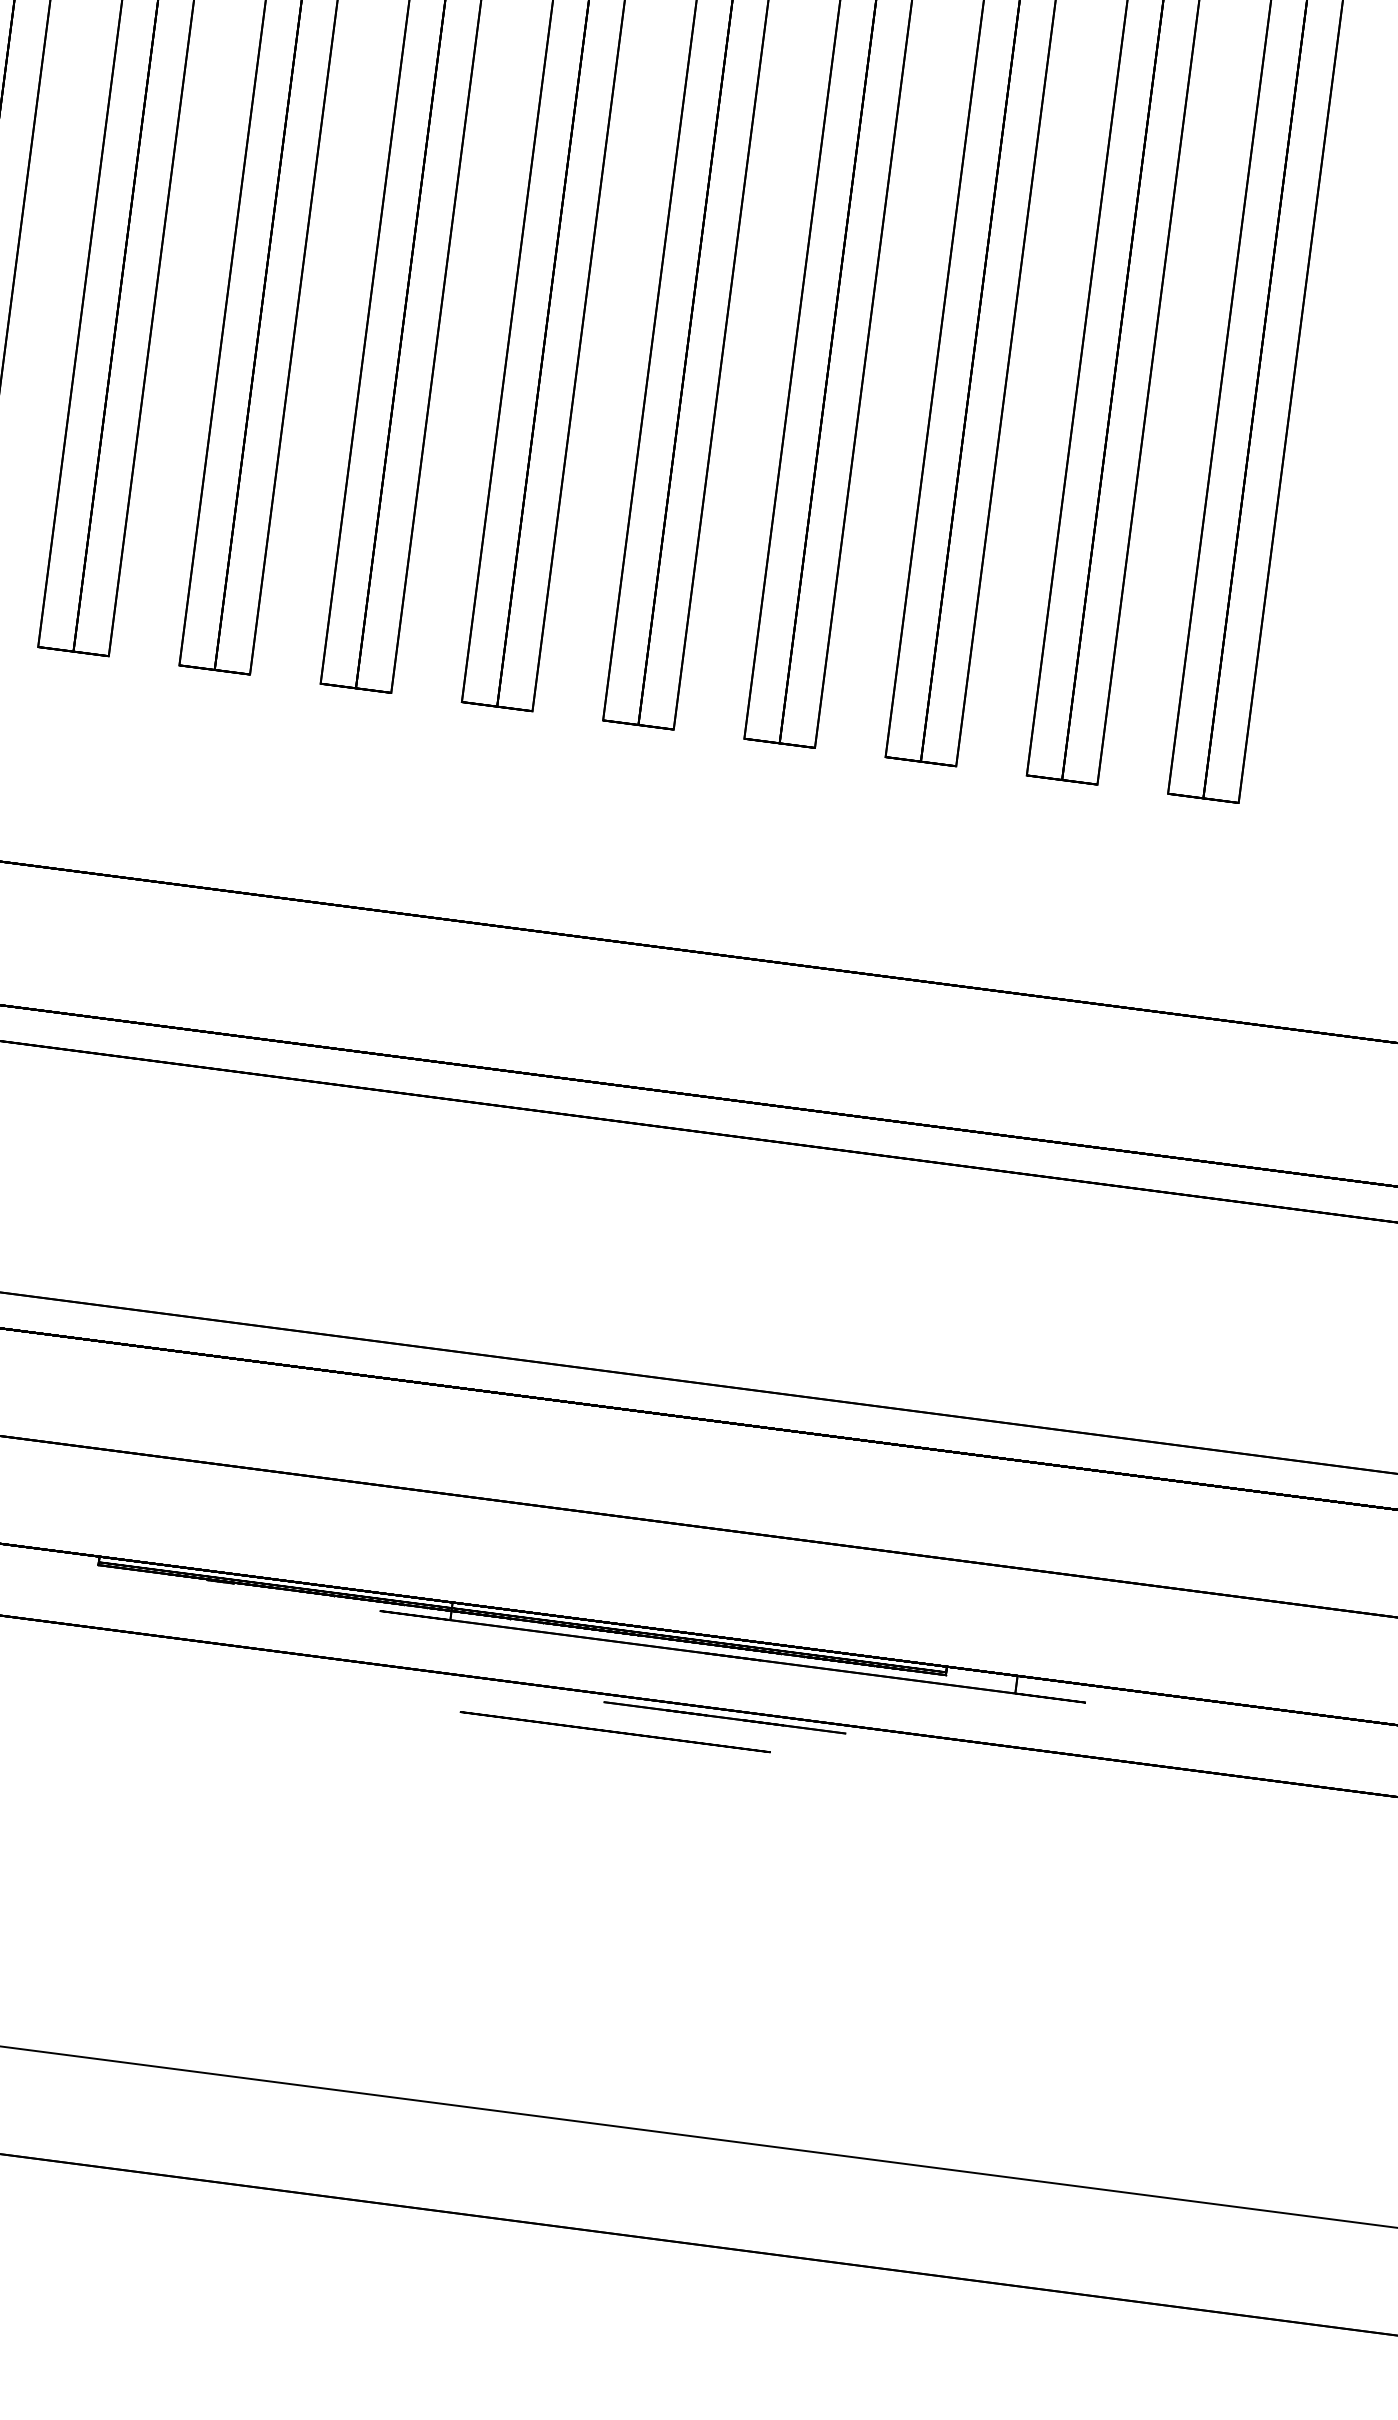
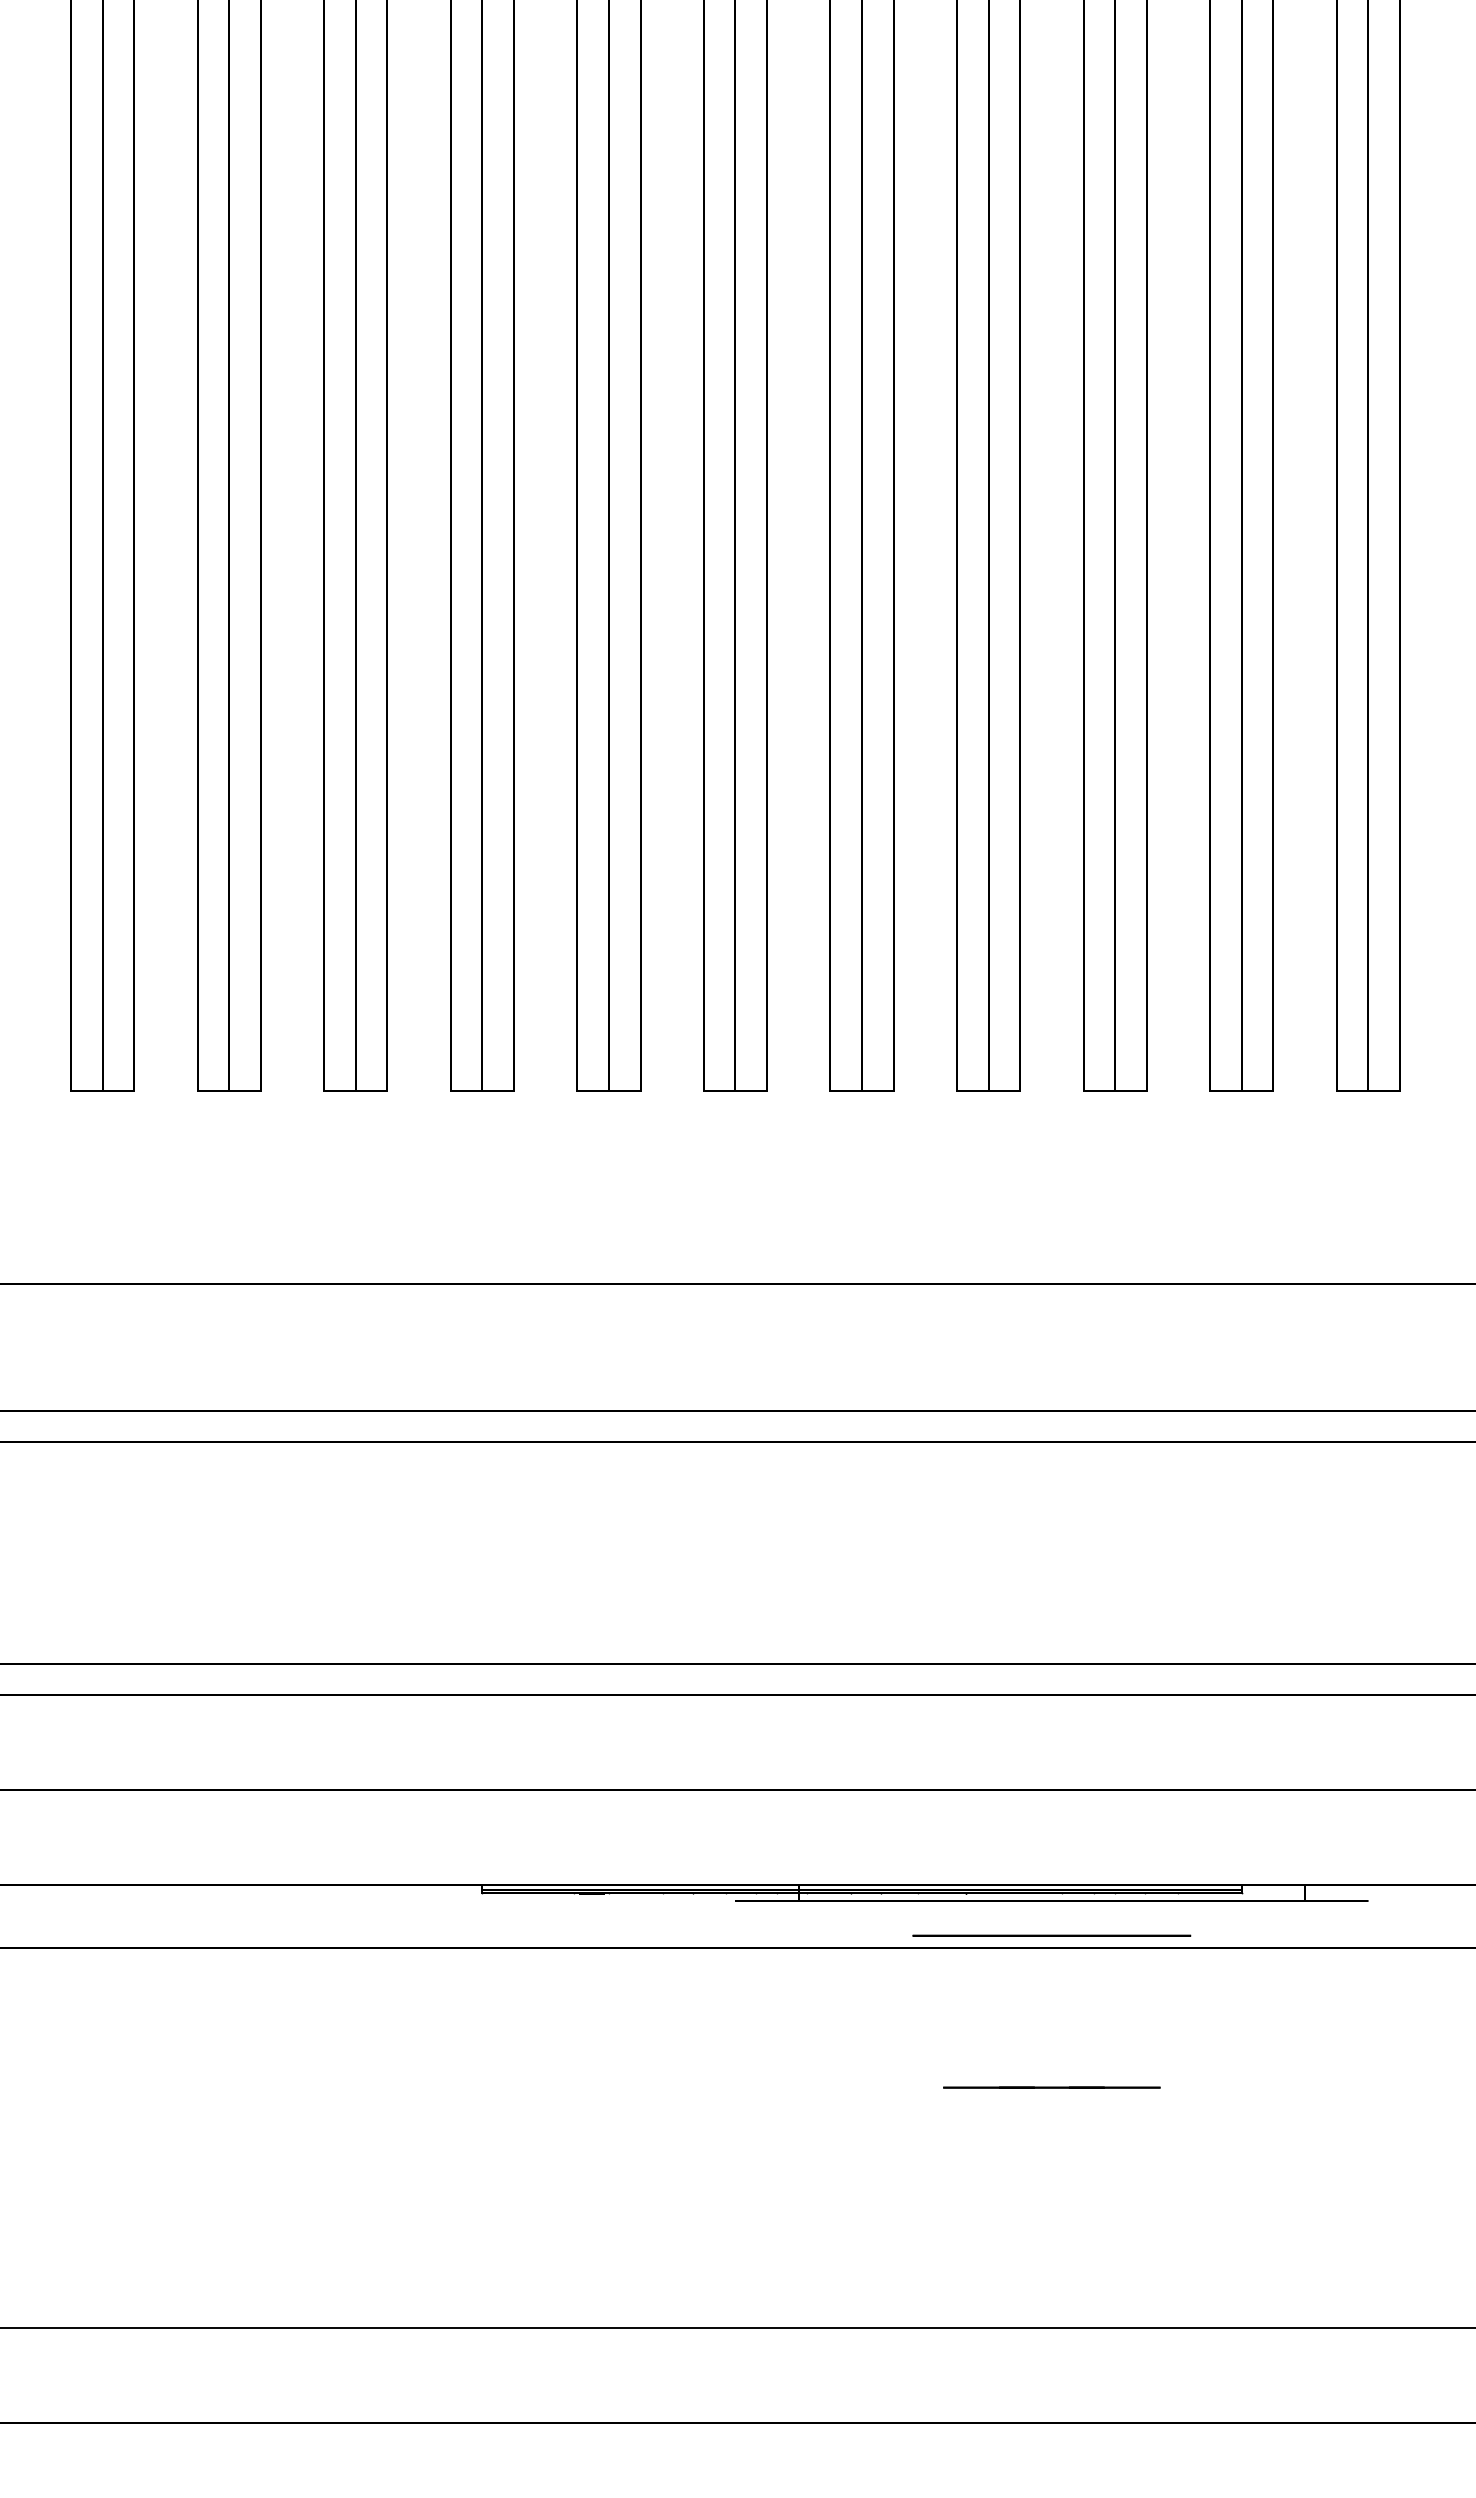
line: (724, 1717) -> (1051, 2087), moved
circle: (614, 1731) -> (1051, 1935), moved

